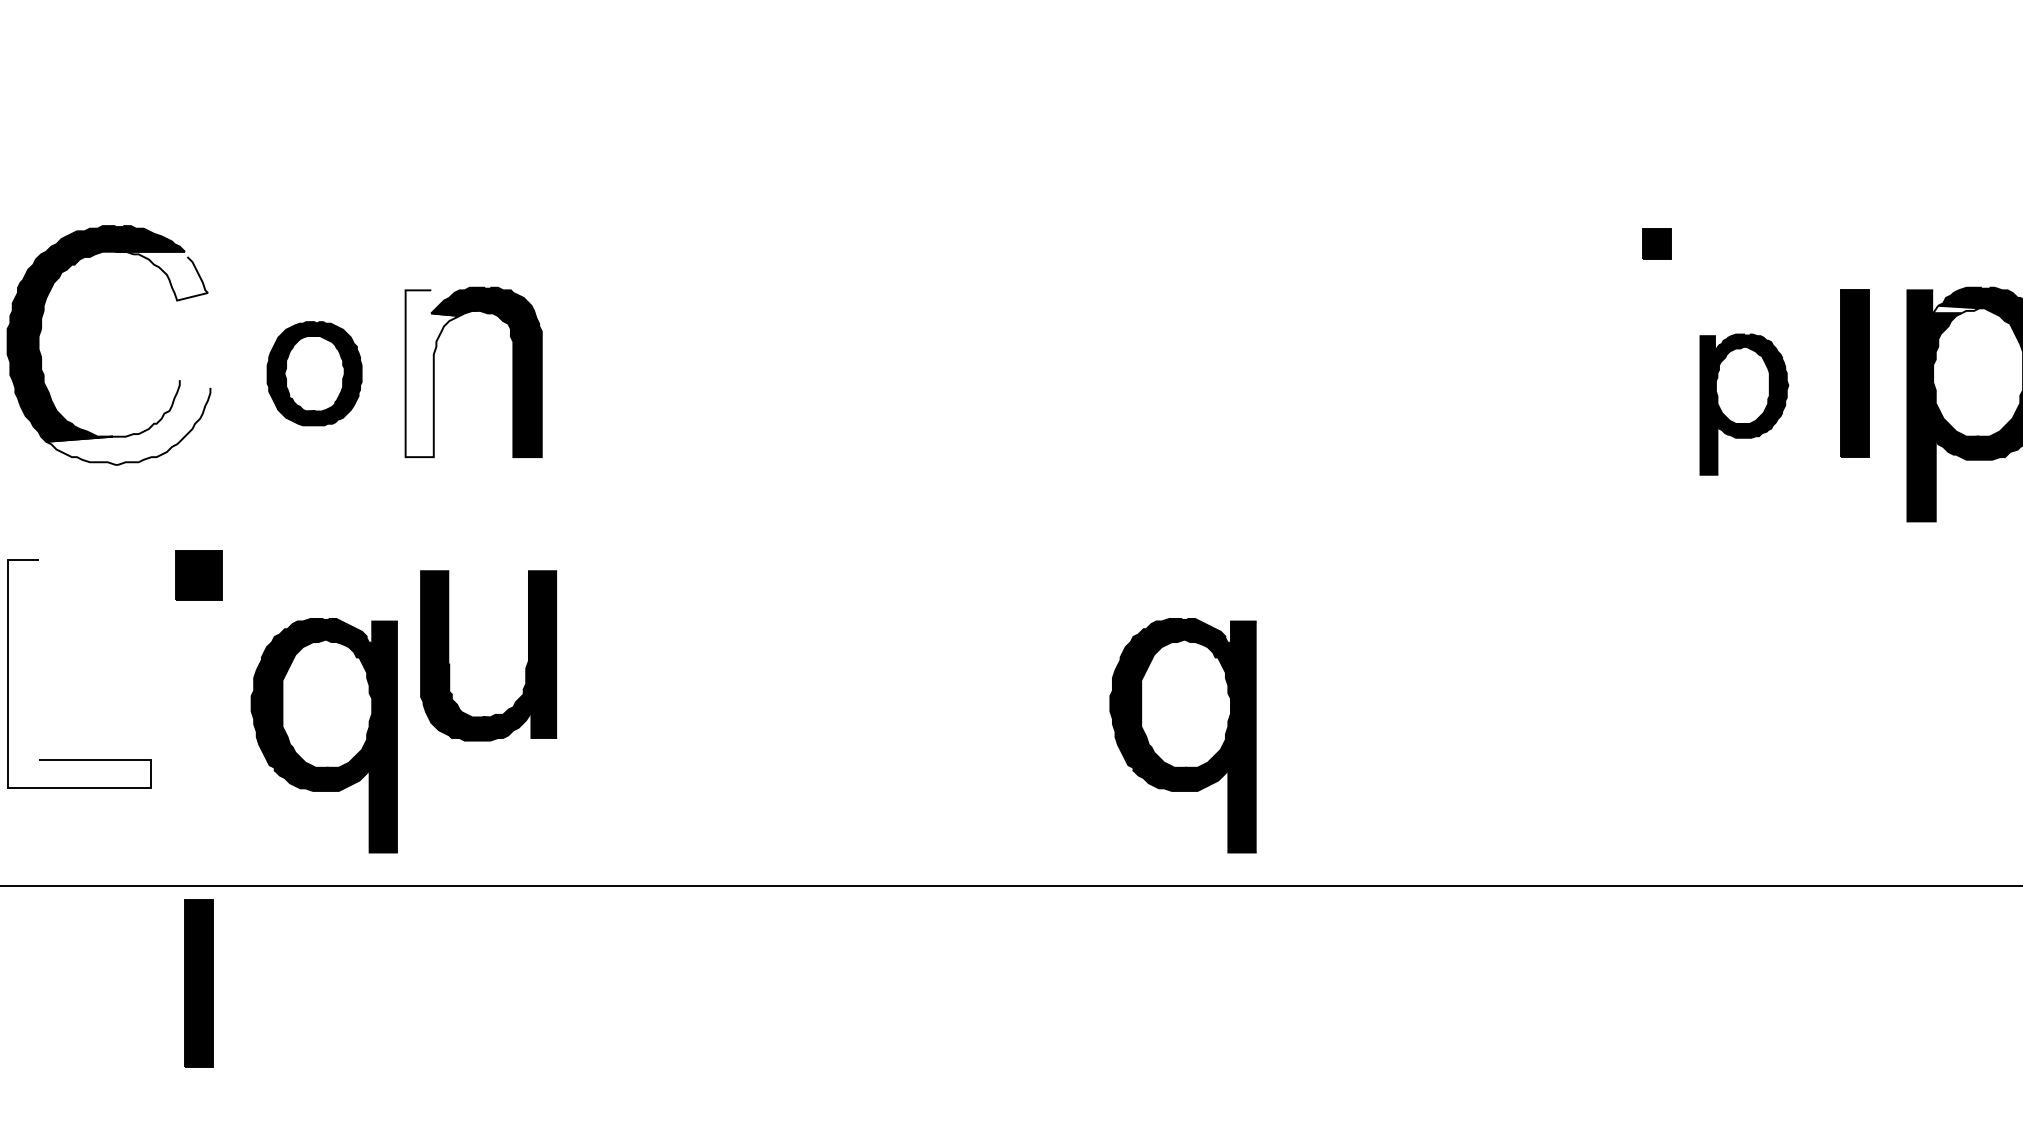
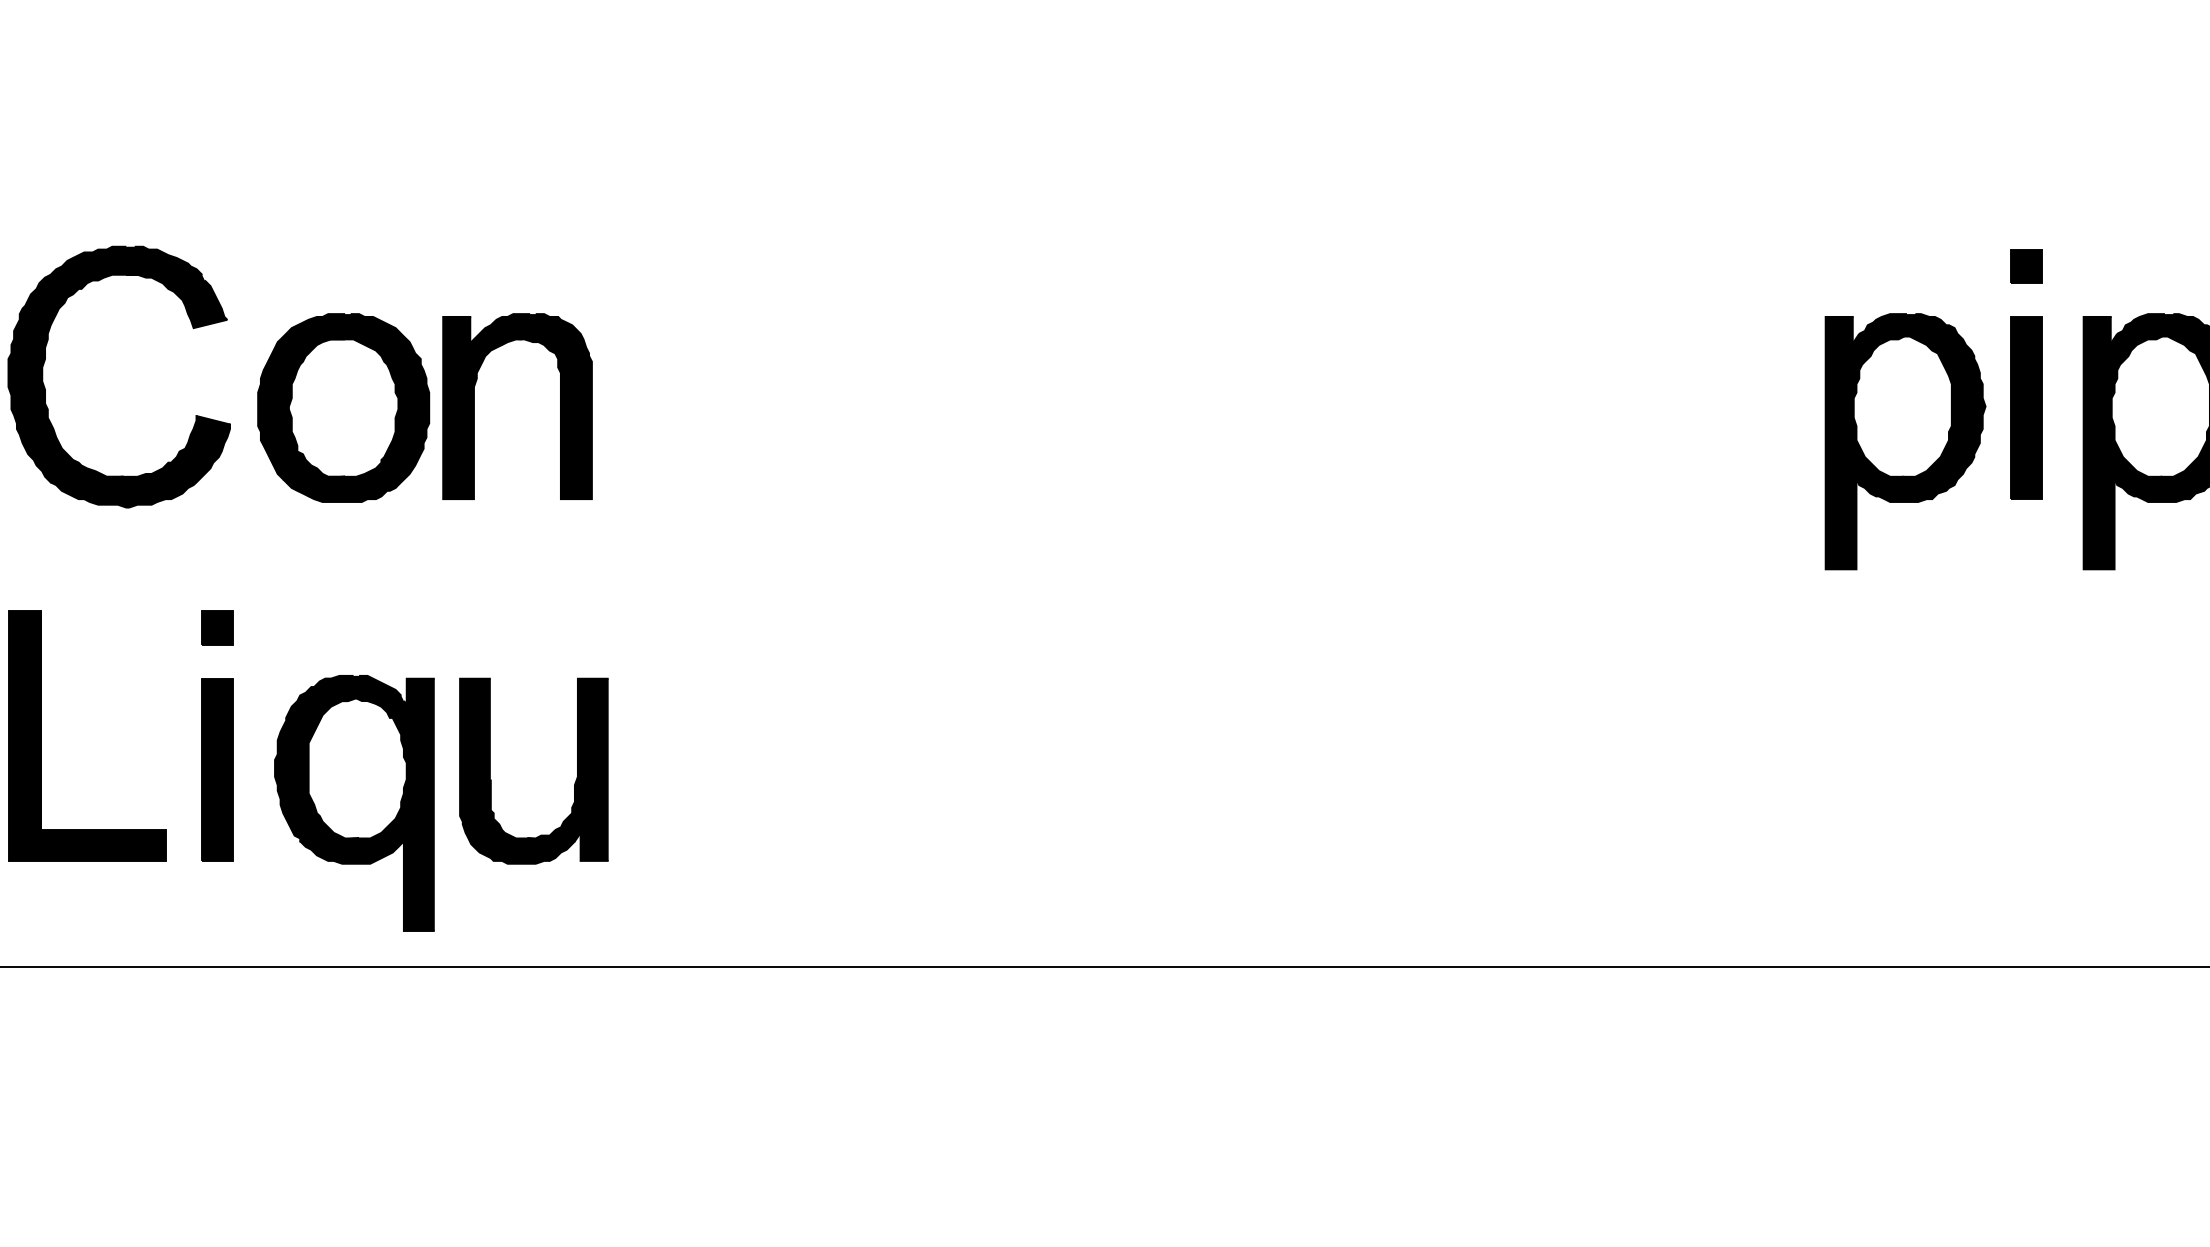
part: (1657, 244) -> (2026, 266), moved
fill: (161, 276) -> (176, 301), added
fill: (1955, 309) -> (2136, 337), added
part: (314, 373) -> (343, 407), size x1.67
fill: (432, 373) -> (472, 407), added
part: (1744, 404) -> (1905, 441), size x1.67
fill: (128, 422) -> (140, 461), added
part: (198, 574) -> (217, 627), size x0.62
part: (525, 666) -> (574, 782), moved
fill: (79, 673) -> (86, 735), added
part: (1183, 735) -> (1292, 803), removed
part: (198, 982) -> (217, 769), moved

